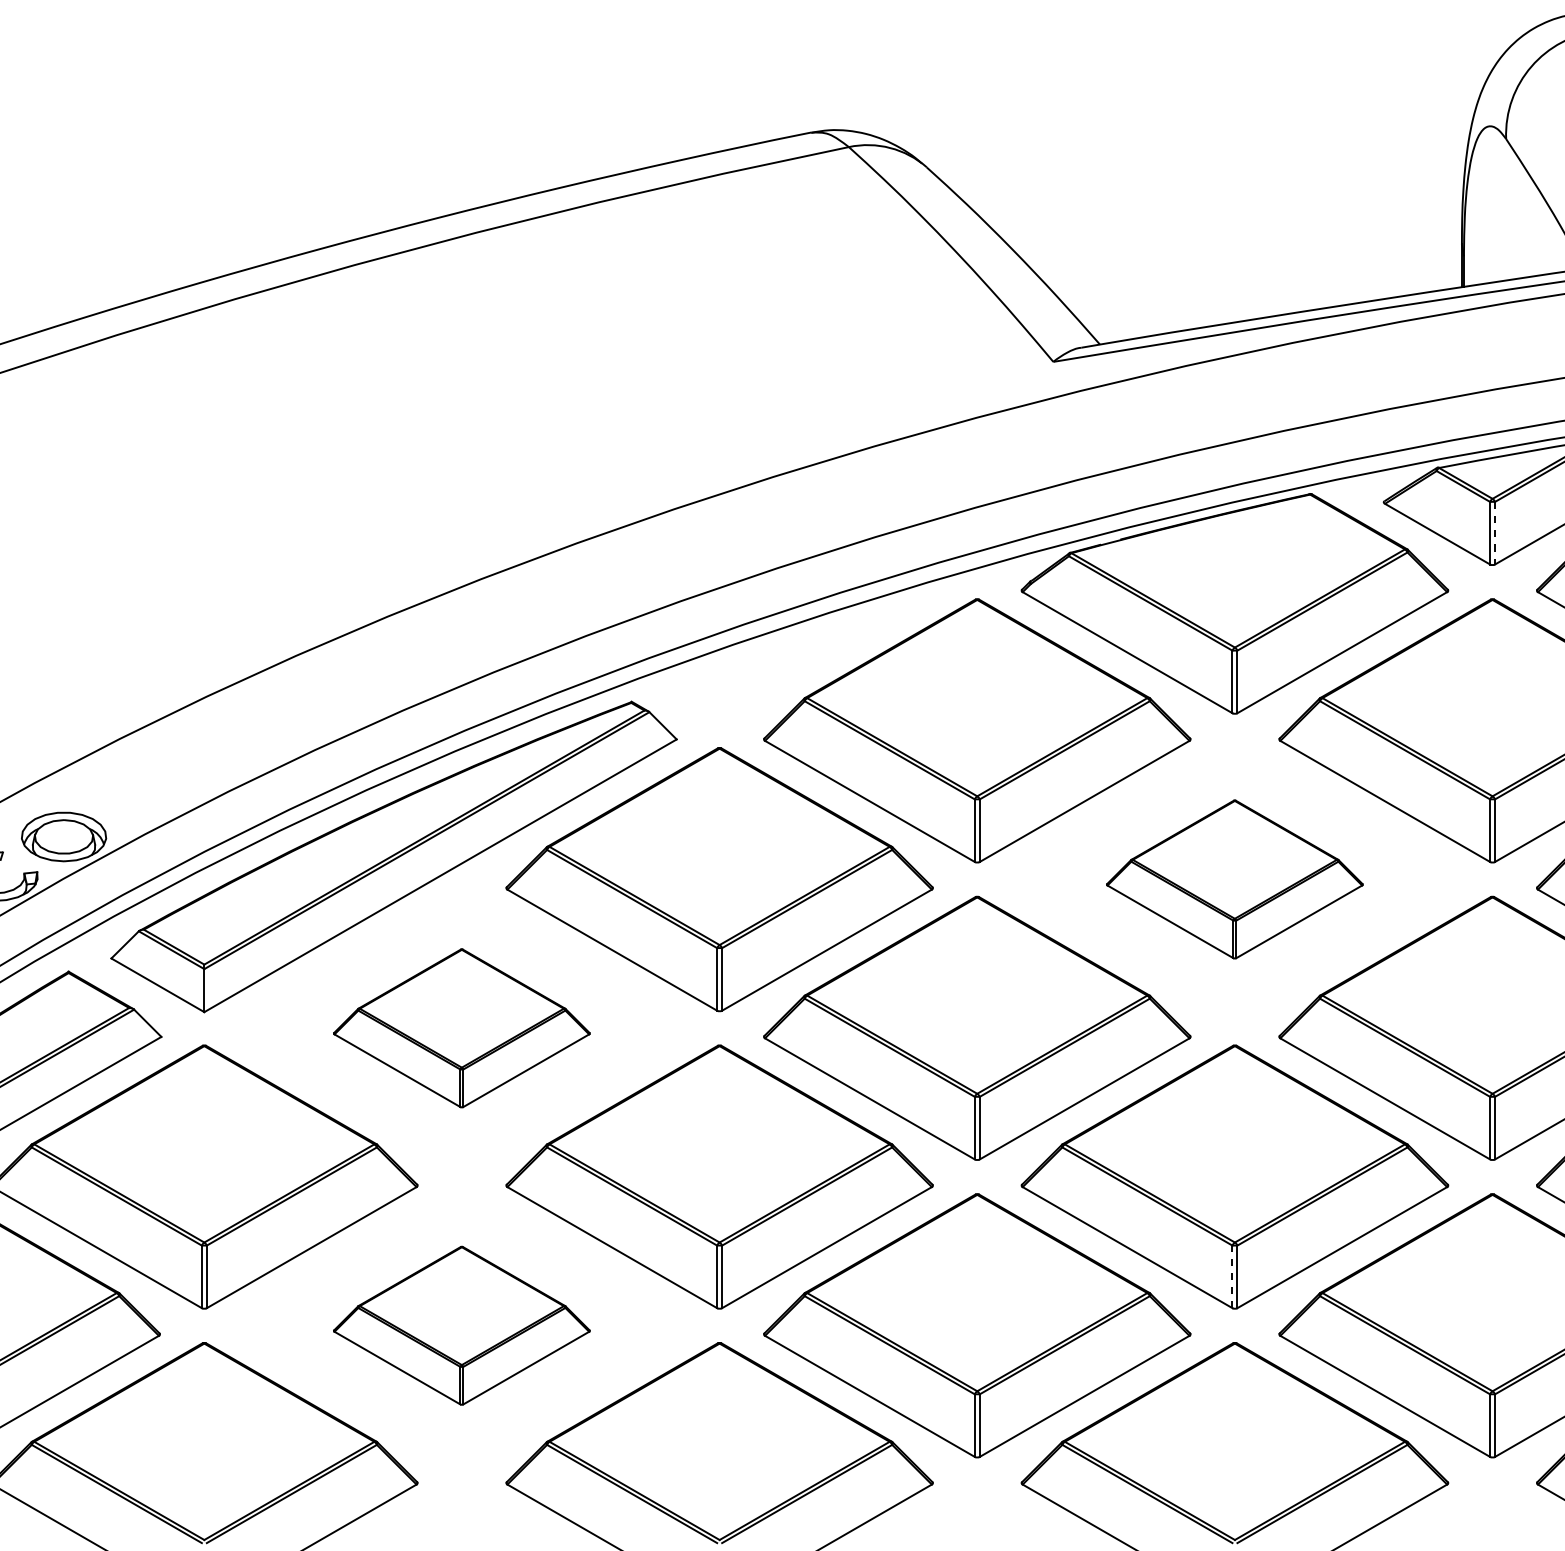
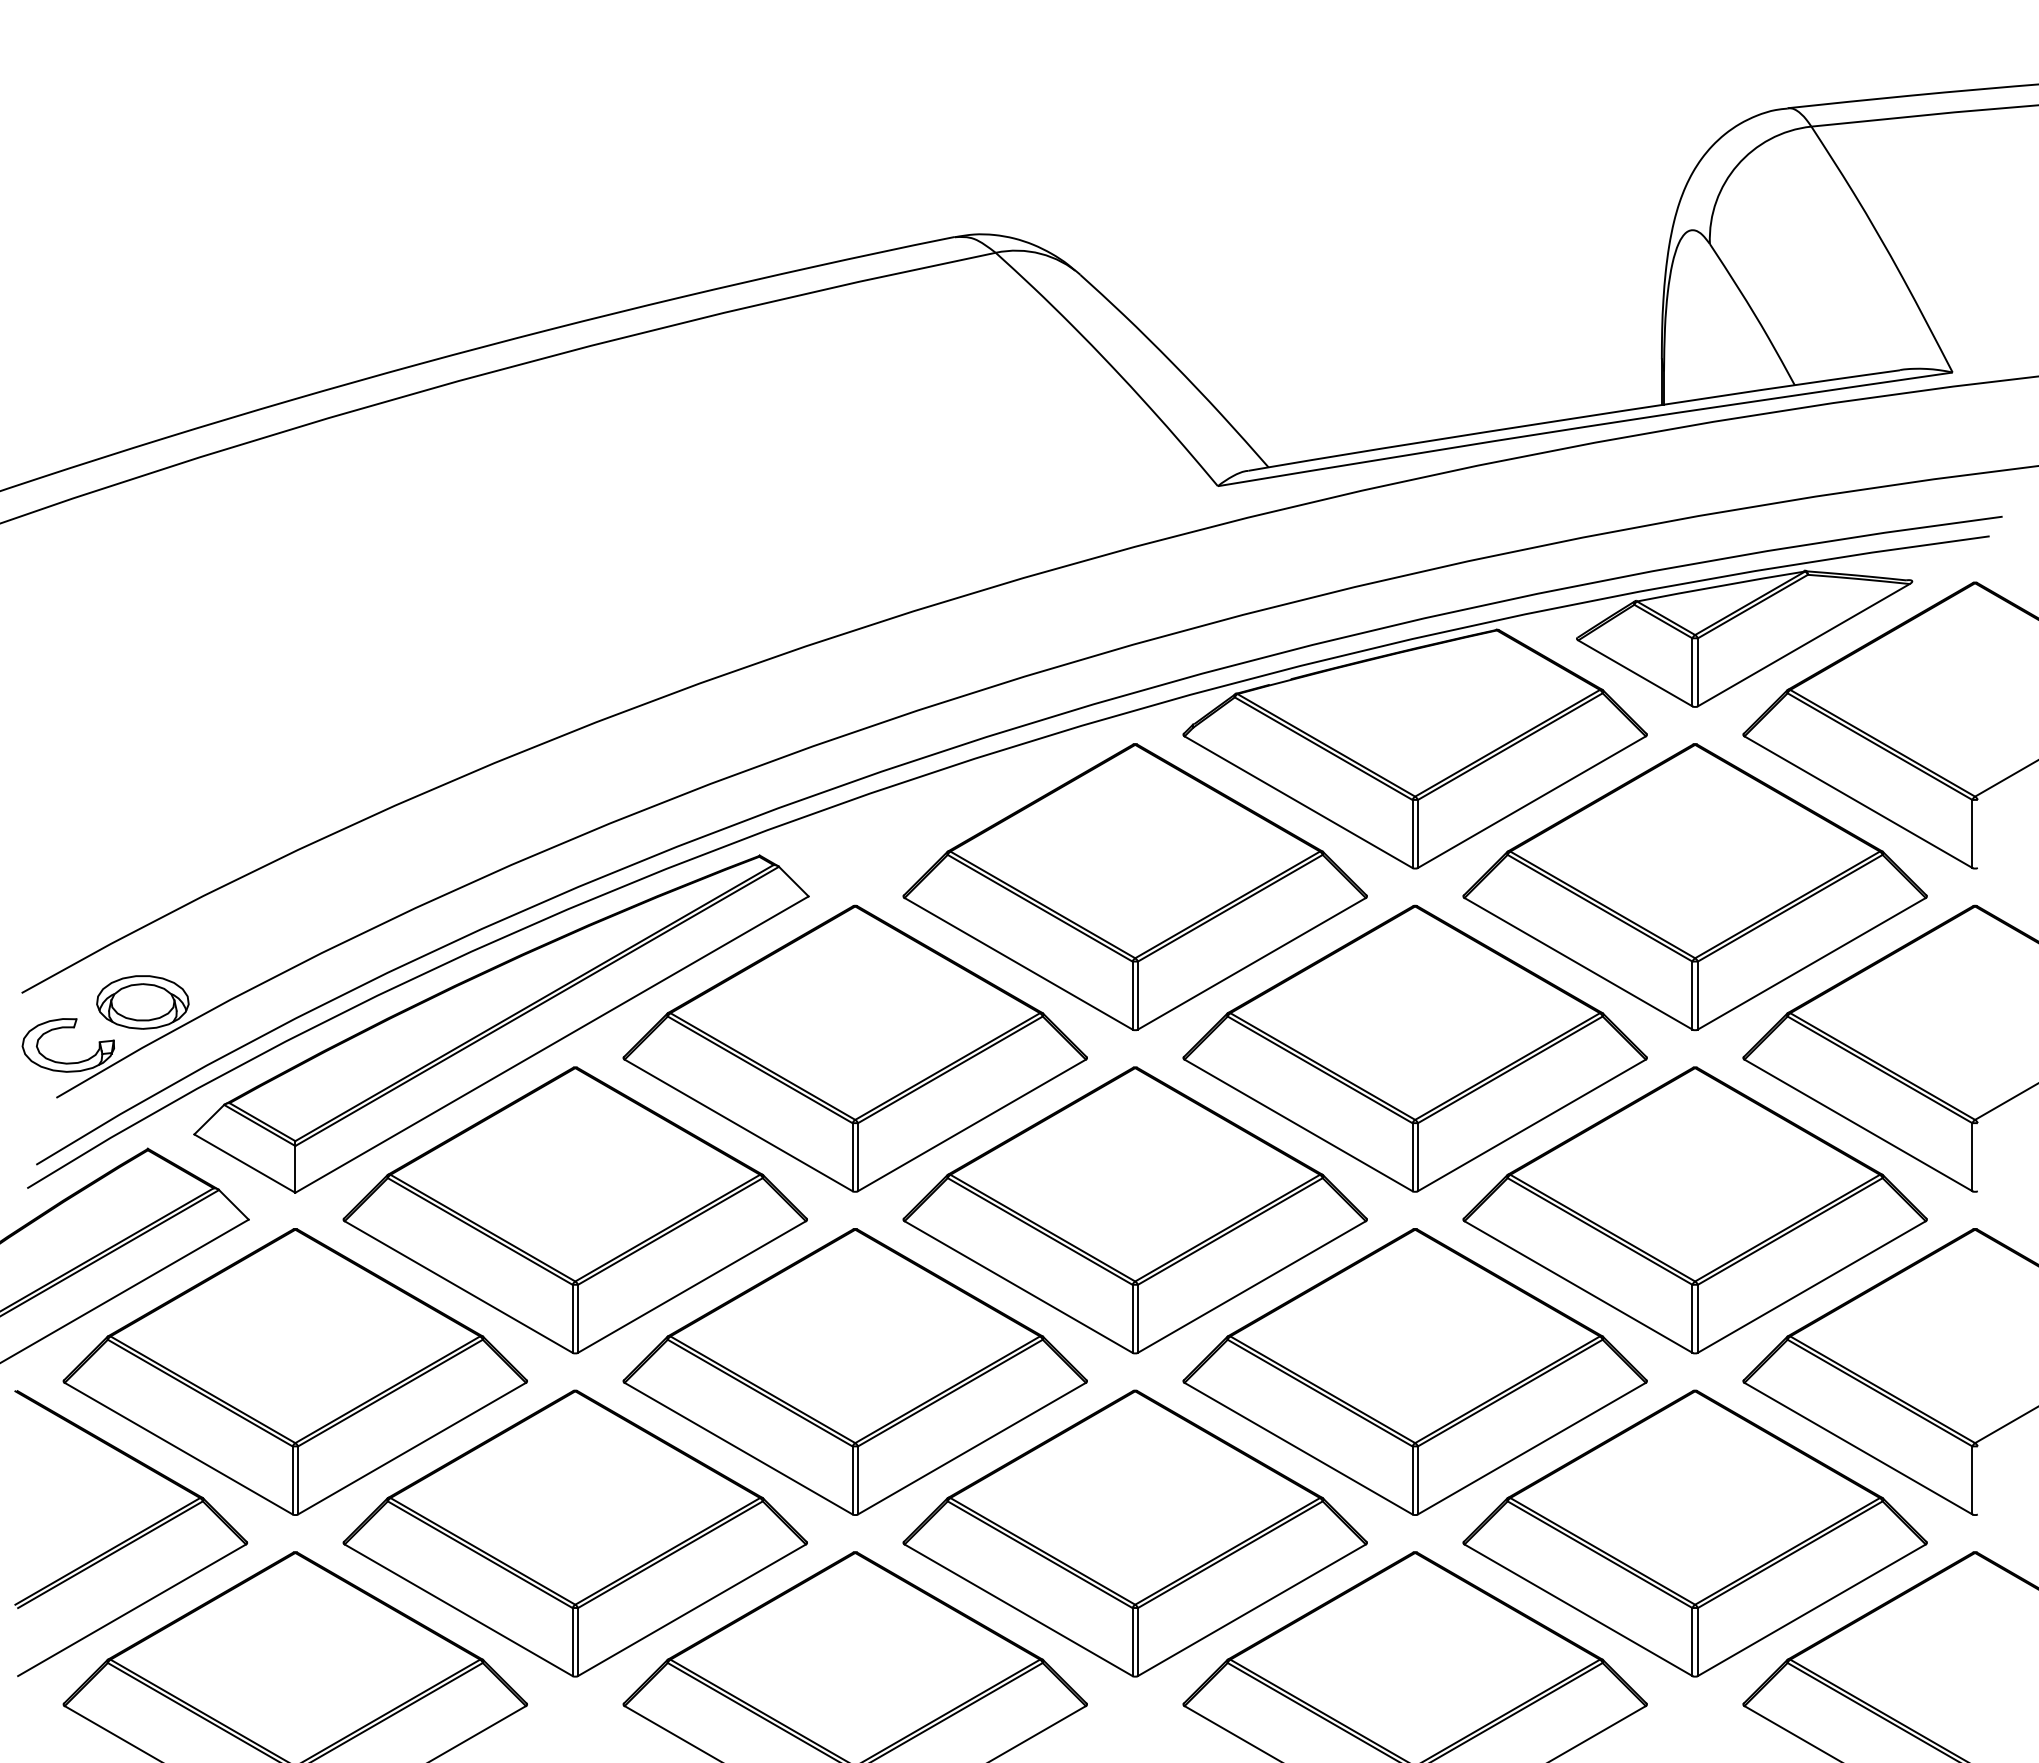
line: (1494, 533) -> (1697, 672), dashed -> solid
part: (1234, 879) -> (1414, 1048), size x1.67
part: (461, 1028) -> (574, 1210), size x1.67
line: (1232, 1276) -> (1412, 1480), dashed -> solid
part: (461, 1325) -> (574, 1533), size x1.67

